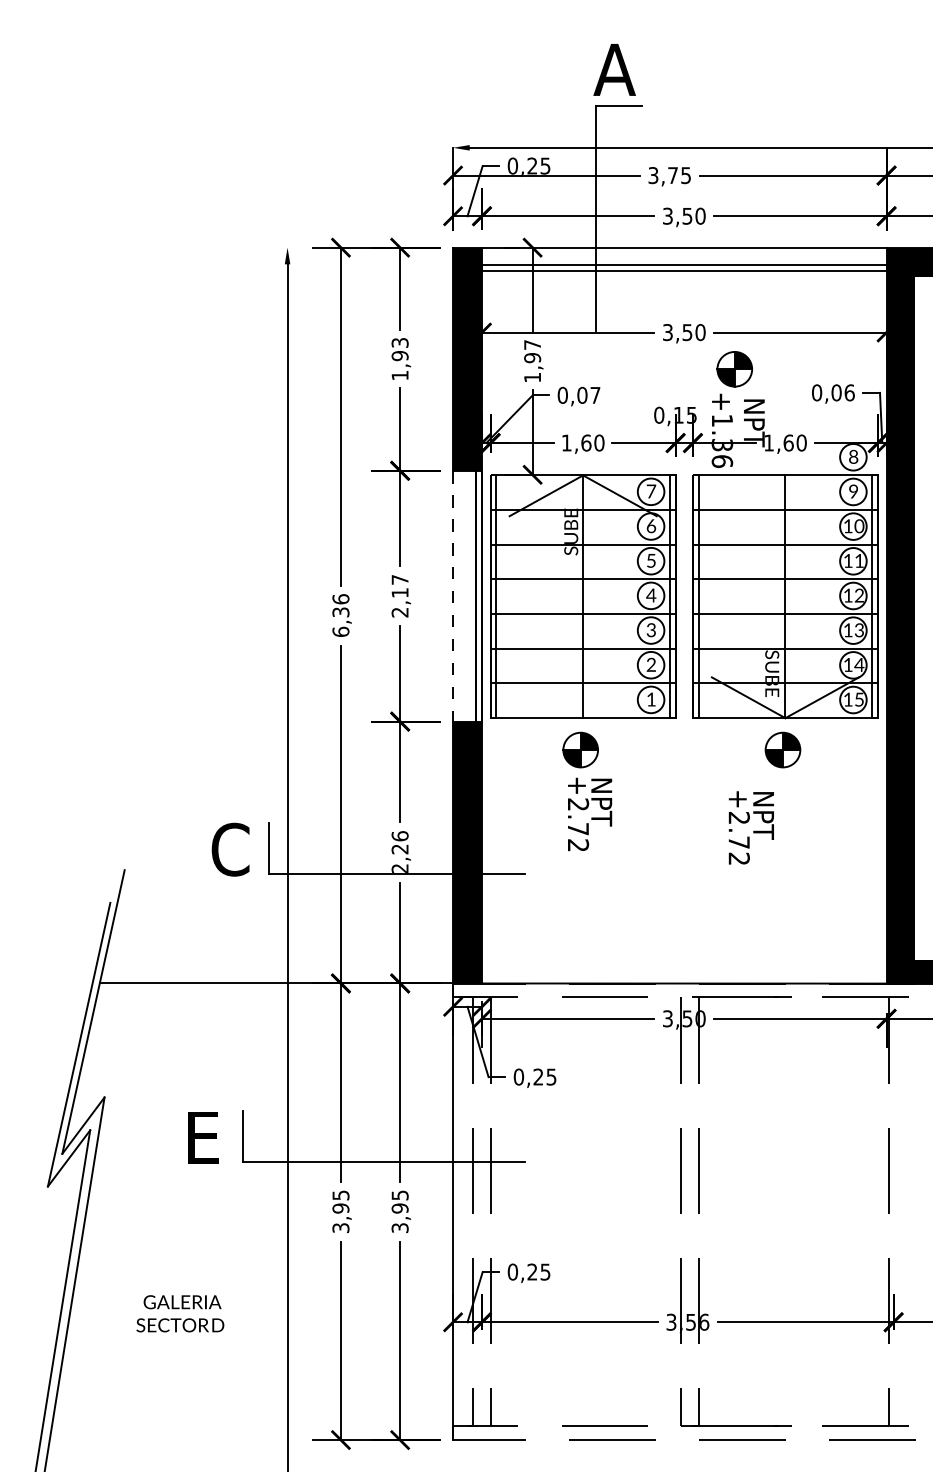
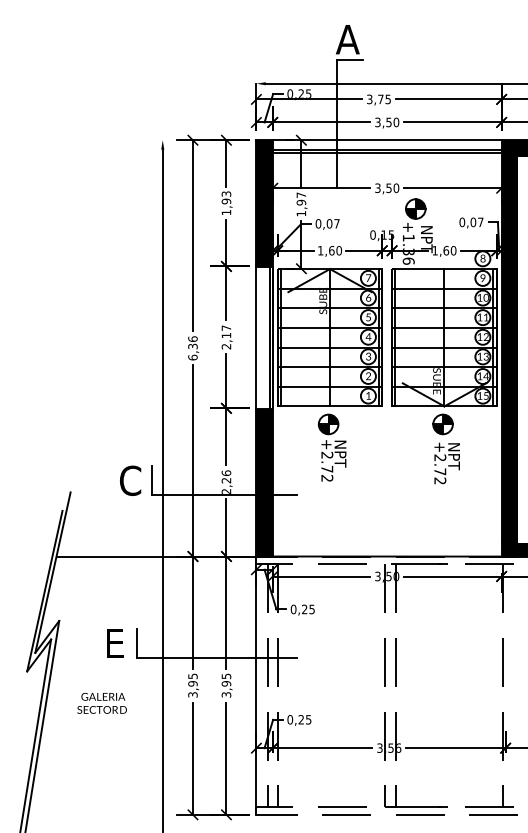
text: (849, 393) -> (480, 222), 0,06 -> 0,07
line: (453, 596) -> (256, 337), dashed -> solid
text: (750, 827) -> (446, 463), moved
text: (179, 1312) -> (101, 702), moved

